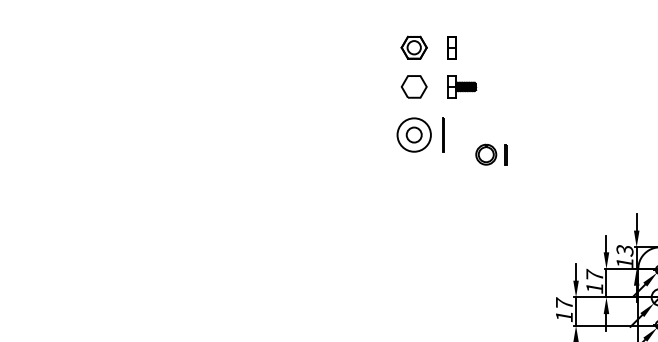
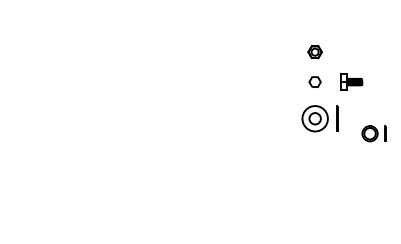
part: (413, 47) -> (314, 52), size x0.7
part: (451, 47) -> (343, 52), removed
part: (413, 86) -> (314, 81), size x0.6

